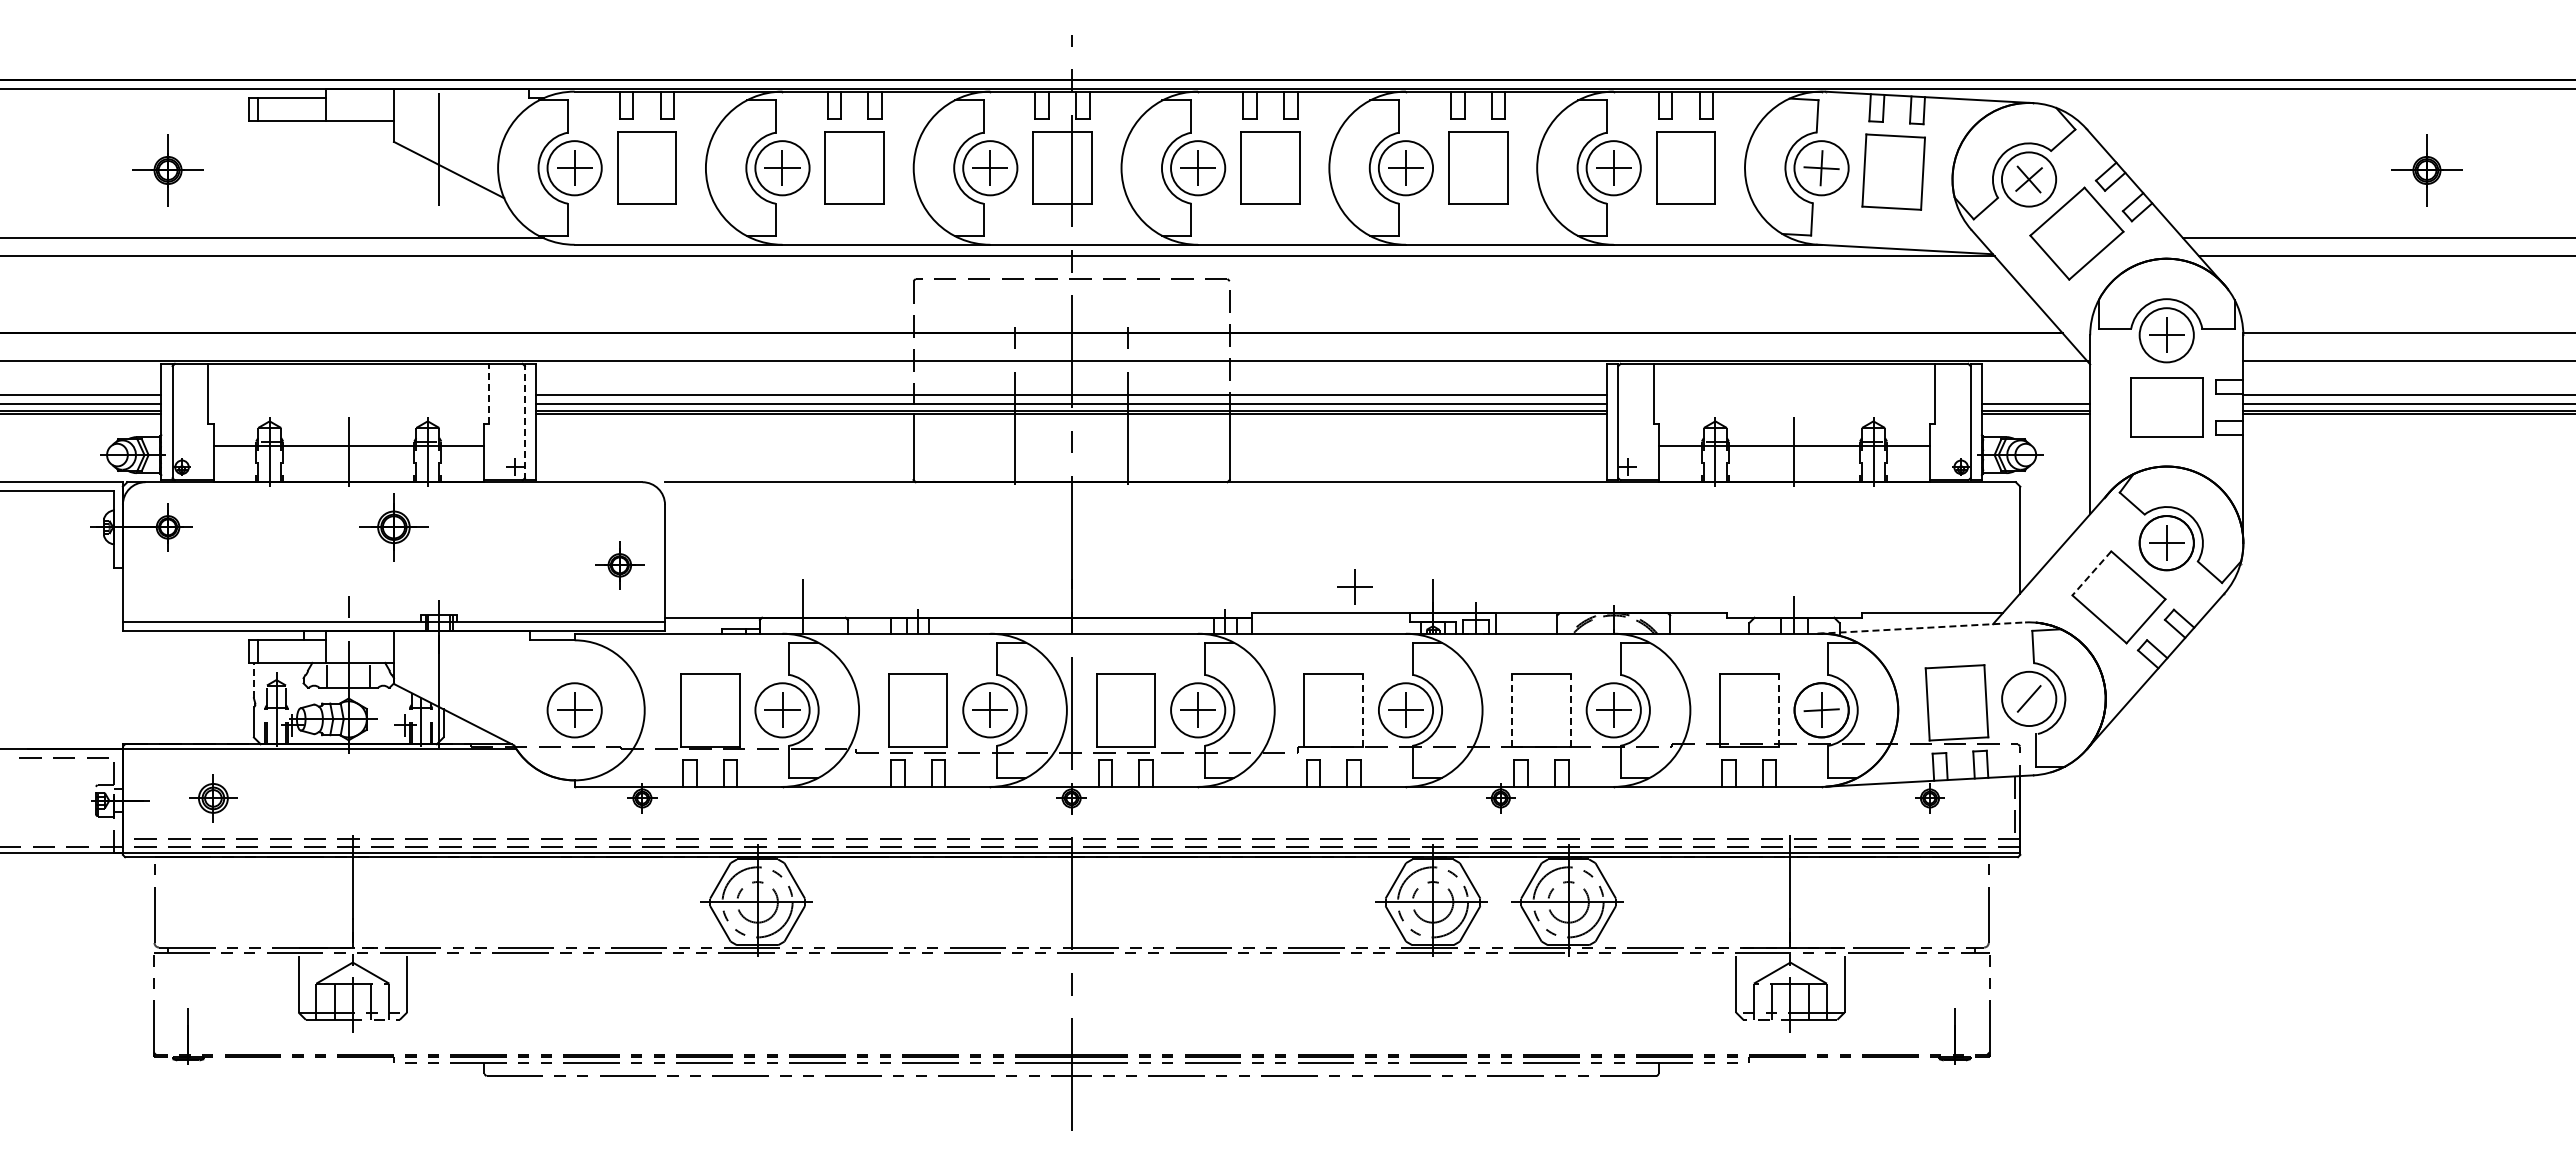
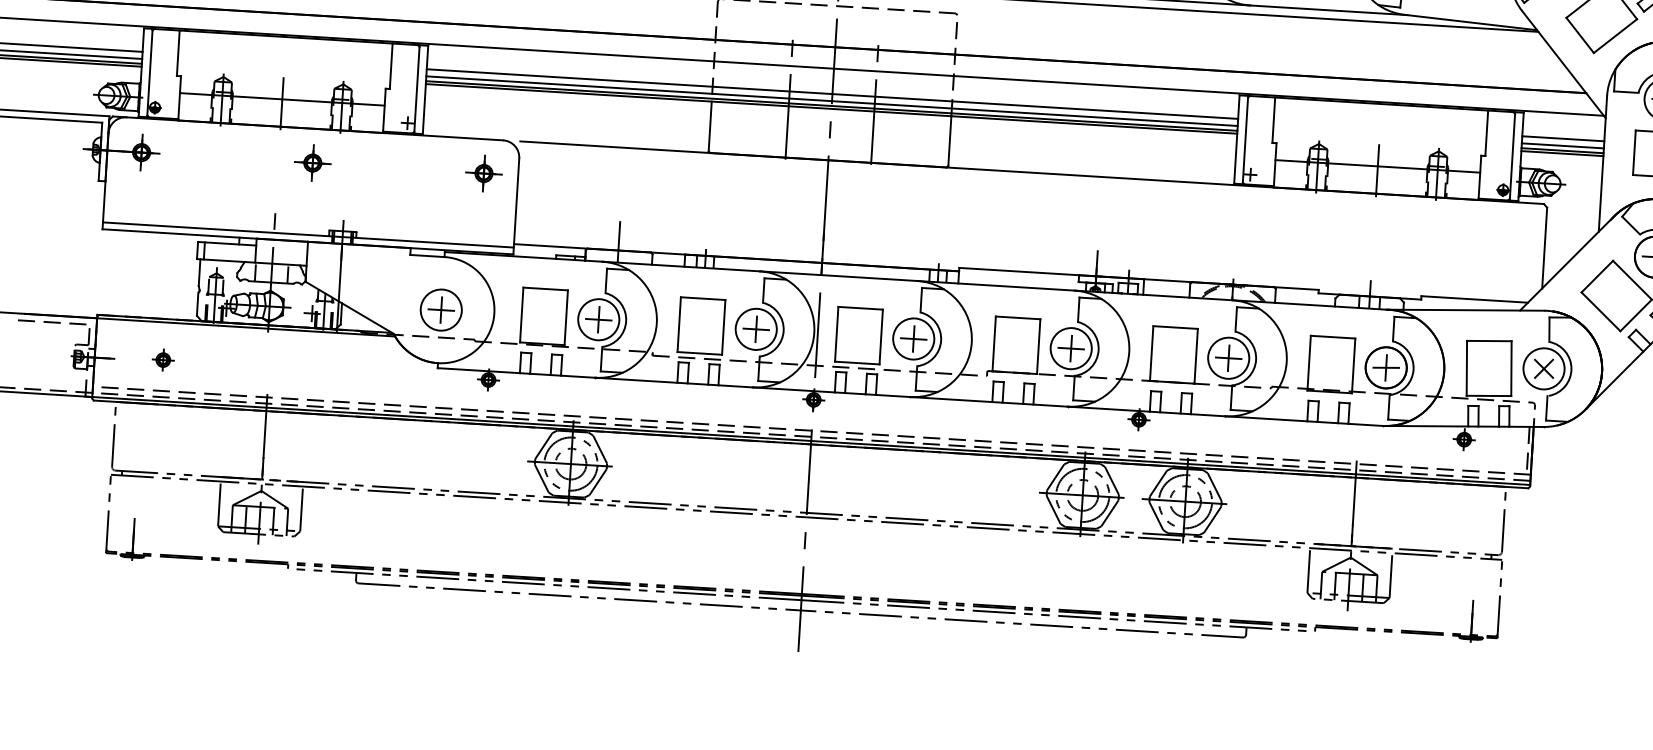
line: (489, 393) -> (391, 66), dashed -> solid
line: (2035, 394) -> (1562, 138), added
line: (524, 421) -> (416, 88), dashed -> solid
part: (393, 527) -> (312, 163), size x0.71
part: (619, 565) -> (483, 173), moved
line: (2091, 573) -> (1597, 276), dashed -> solid
part: (1354, 586) -> (1037, 252), removed
line: (1921, 628) -> (1465, 310), dashed -> solid
line: (253, 680) -> (199, 272), dashed -> solid
line: (2028, 698) -> (1543, 368), added
line: (1363, 709) -> (1039, 346), dashed -> solid
line: (1570, 709) -> (1195, 355), dashed -> solid
line: (1778, 709) -> (1353, 365), dashed -> solid
line: (1512, 710) -> (1151, 353), dashed -> solid
part: (212, 798) -> (162, 360), size x0.62

